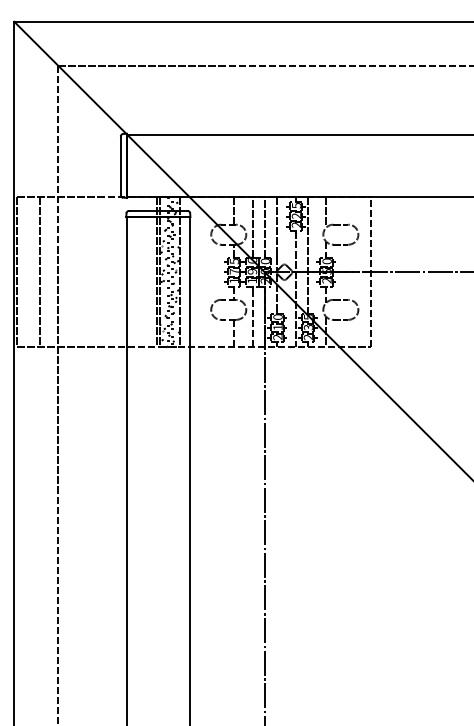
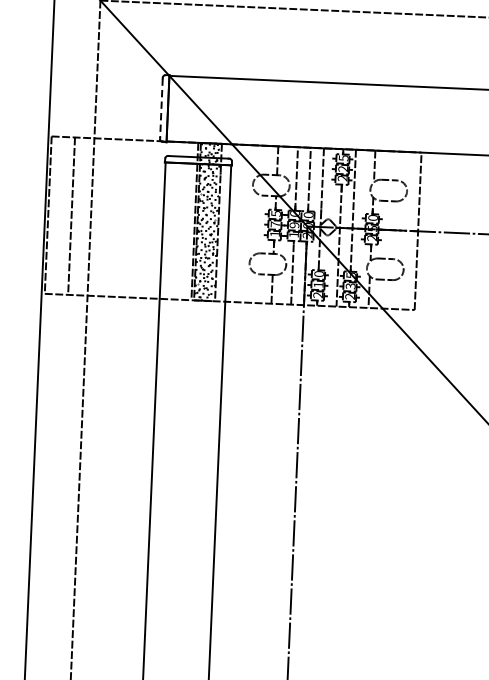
line: (120, 165) -> (161, 108), solid -> dashed

